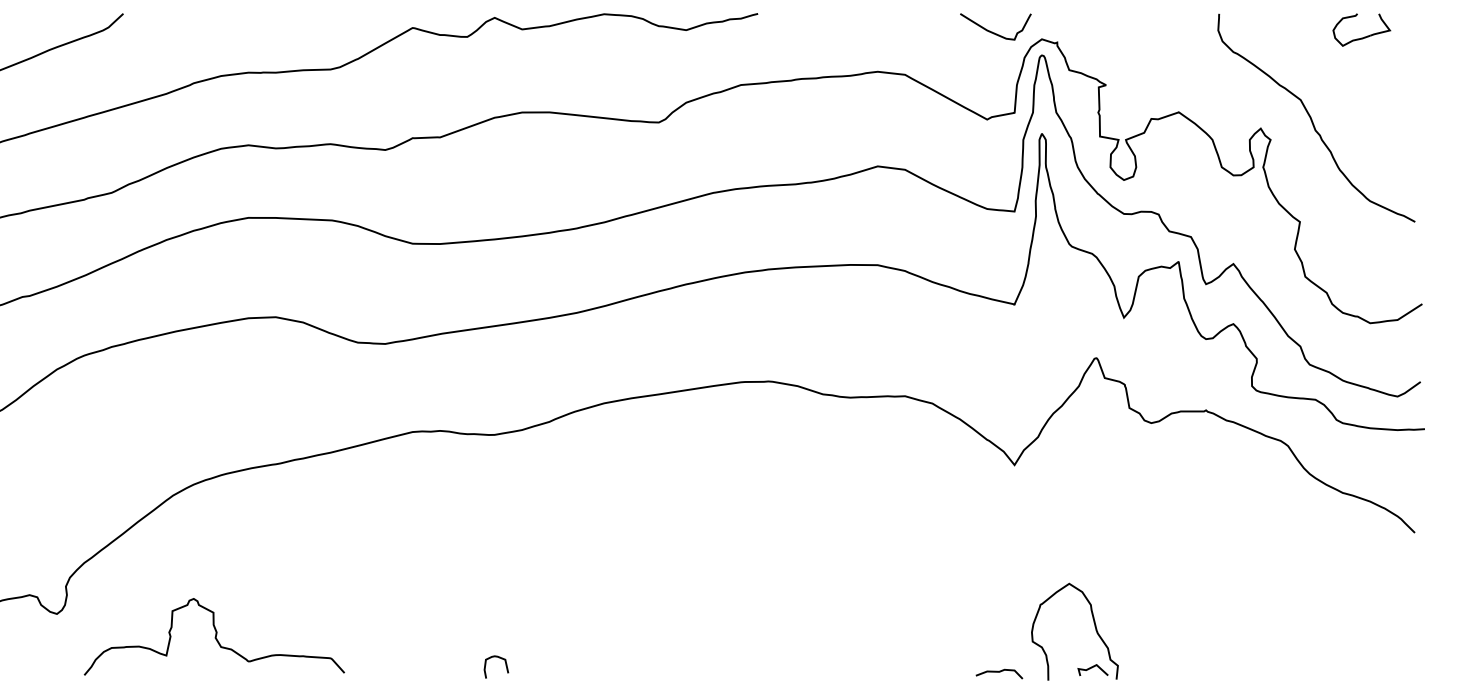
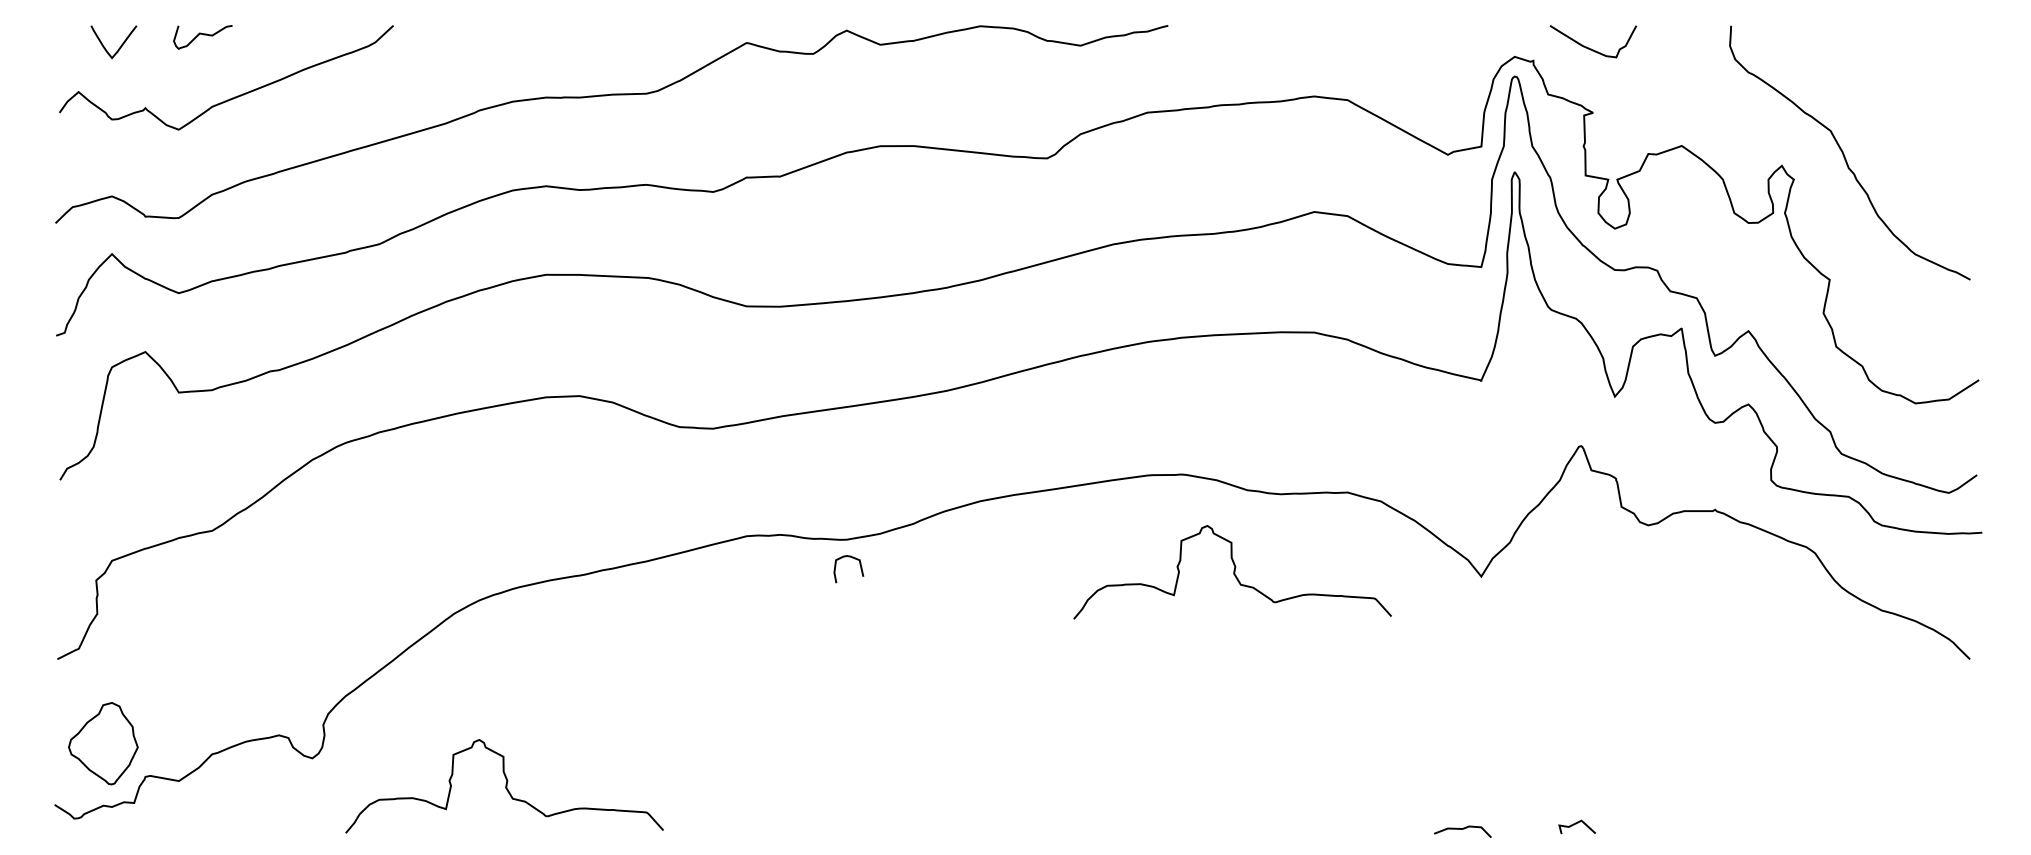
curve: (992, 31) -> (1589, 47), moved
part: (1362, 37) -> (1906, 54), removed
curve: (811, 461) -> (1233, 572), added
curve: (1094, 624) -> (1578, 771), removed
curve: (501, 659) -> (854, 559), moved

